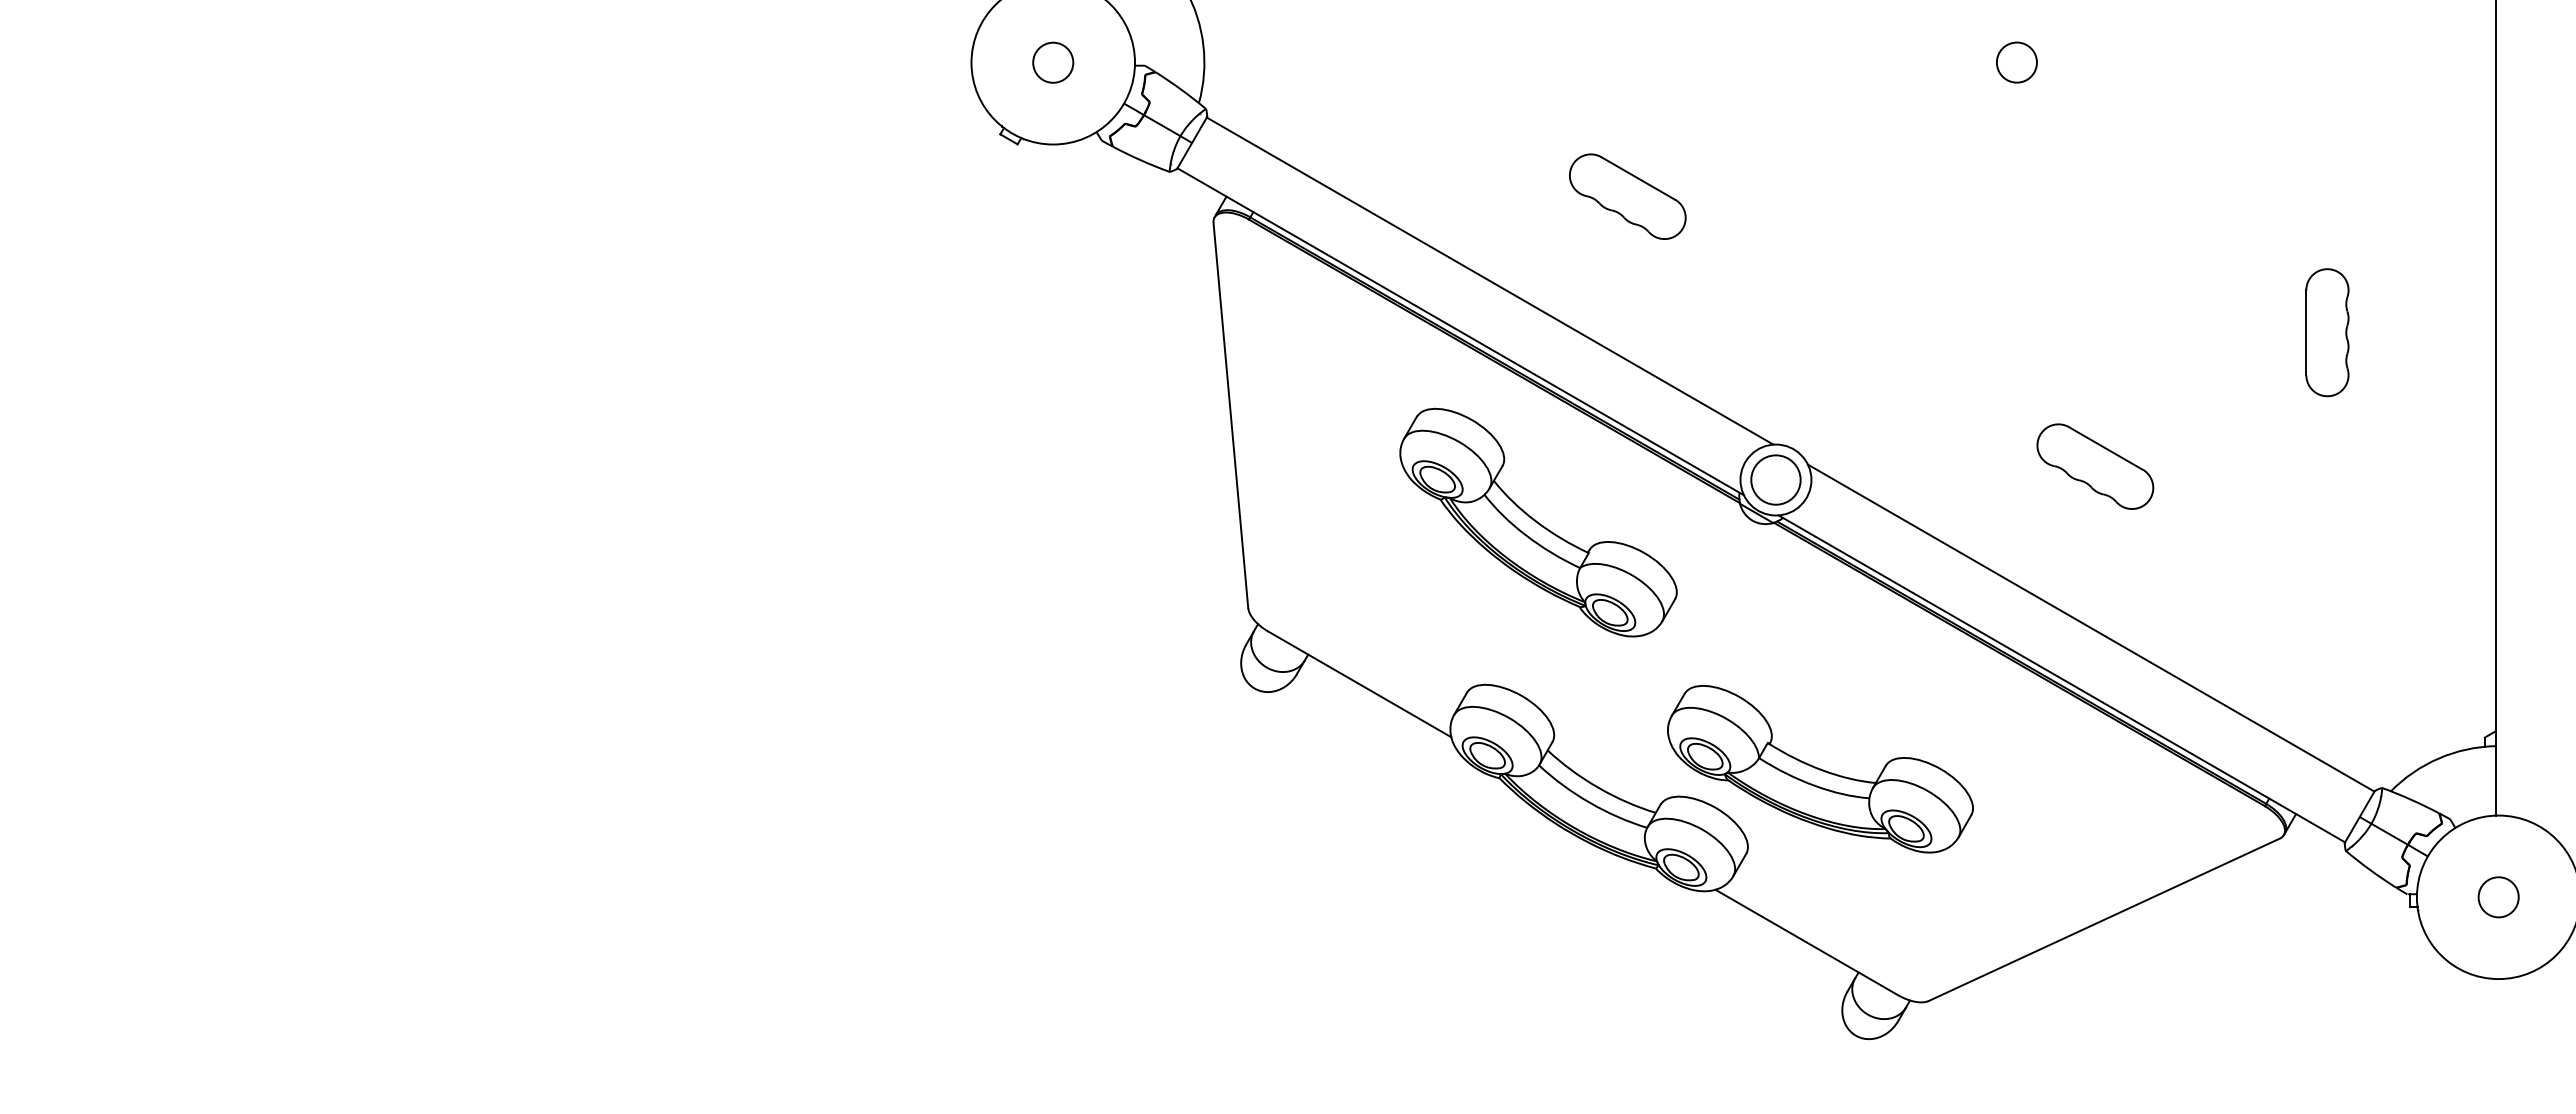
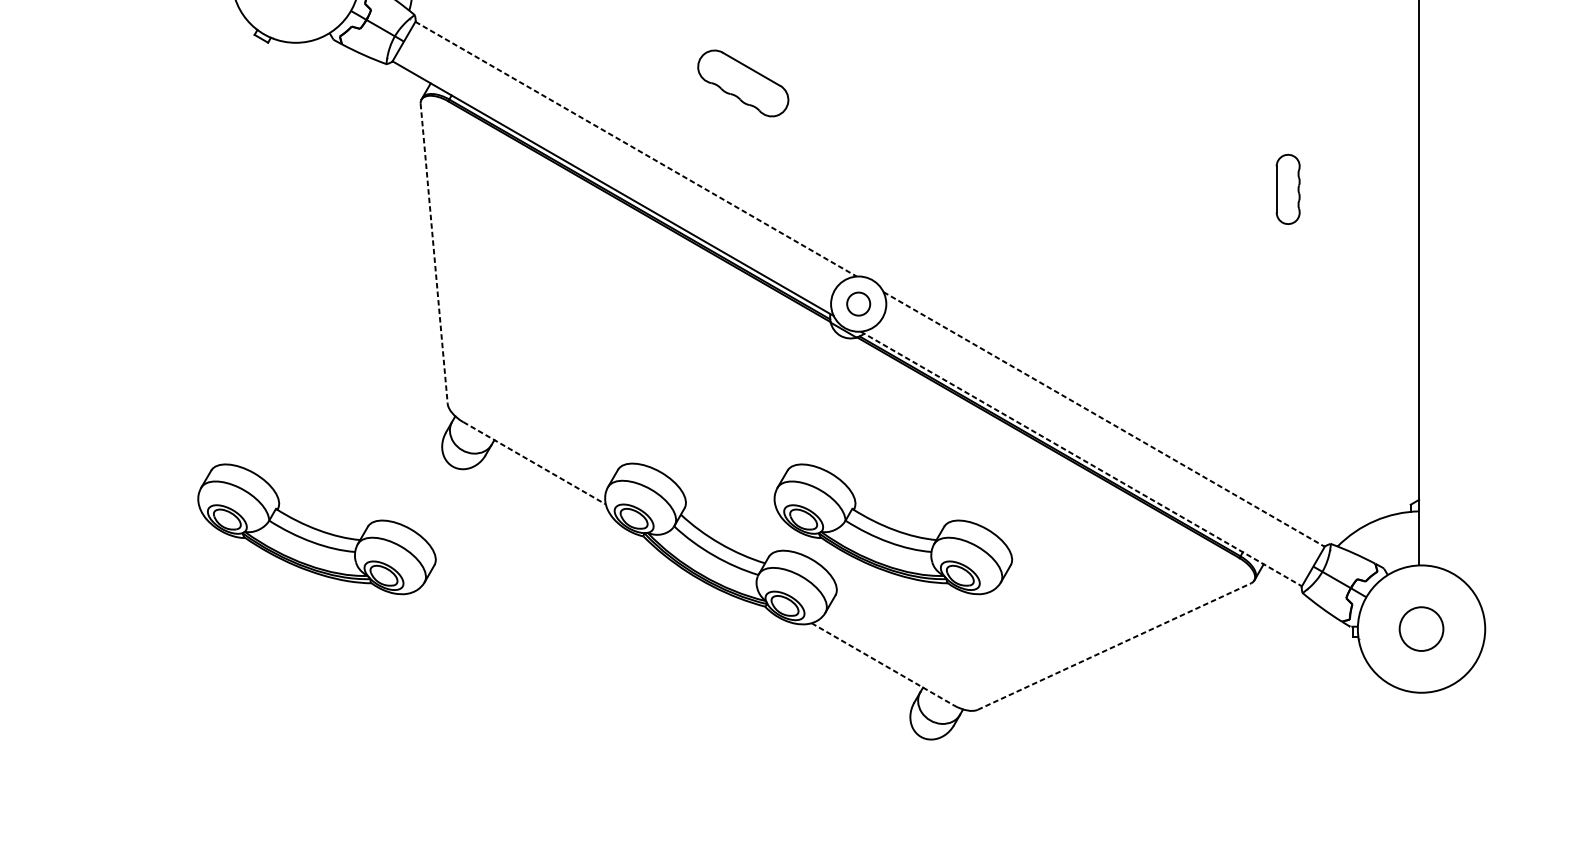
line: (1490, 281) -> (636, 149), solid -> dashed
part: (2327, 332) -> (1288, 189), size x0.7
line: (1230, 415) -> (433, 253), solid -> dashed
part: (2095, 466) -> (1107, 293), removed
circle: (1775, 479) -> (858, 303), size x0.6
part: (1538, 522) -> (673, 337), removed
line: (2091, 628) -> (1104, 419), solid -> dashed
line: (2062, 679) -> (1081, 459), solid -> dashed
line: (1359, 684) -> (534, 463), solid -> dashed
part: (1080, 769) -> (317, 529), added
circle: (2498, 897) -> (1421, 629), size x1.4
line: (2104, 919) -> (1114, 646), solid -> dashed
line: (1806, 942) -> (882, 664), solid -> dashed

